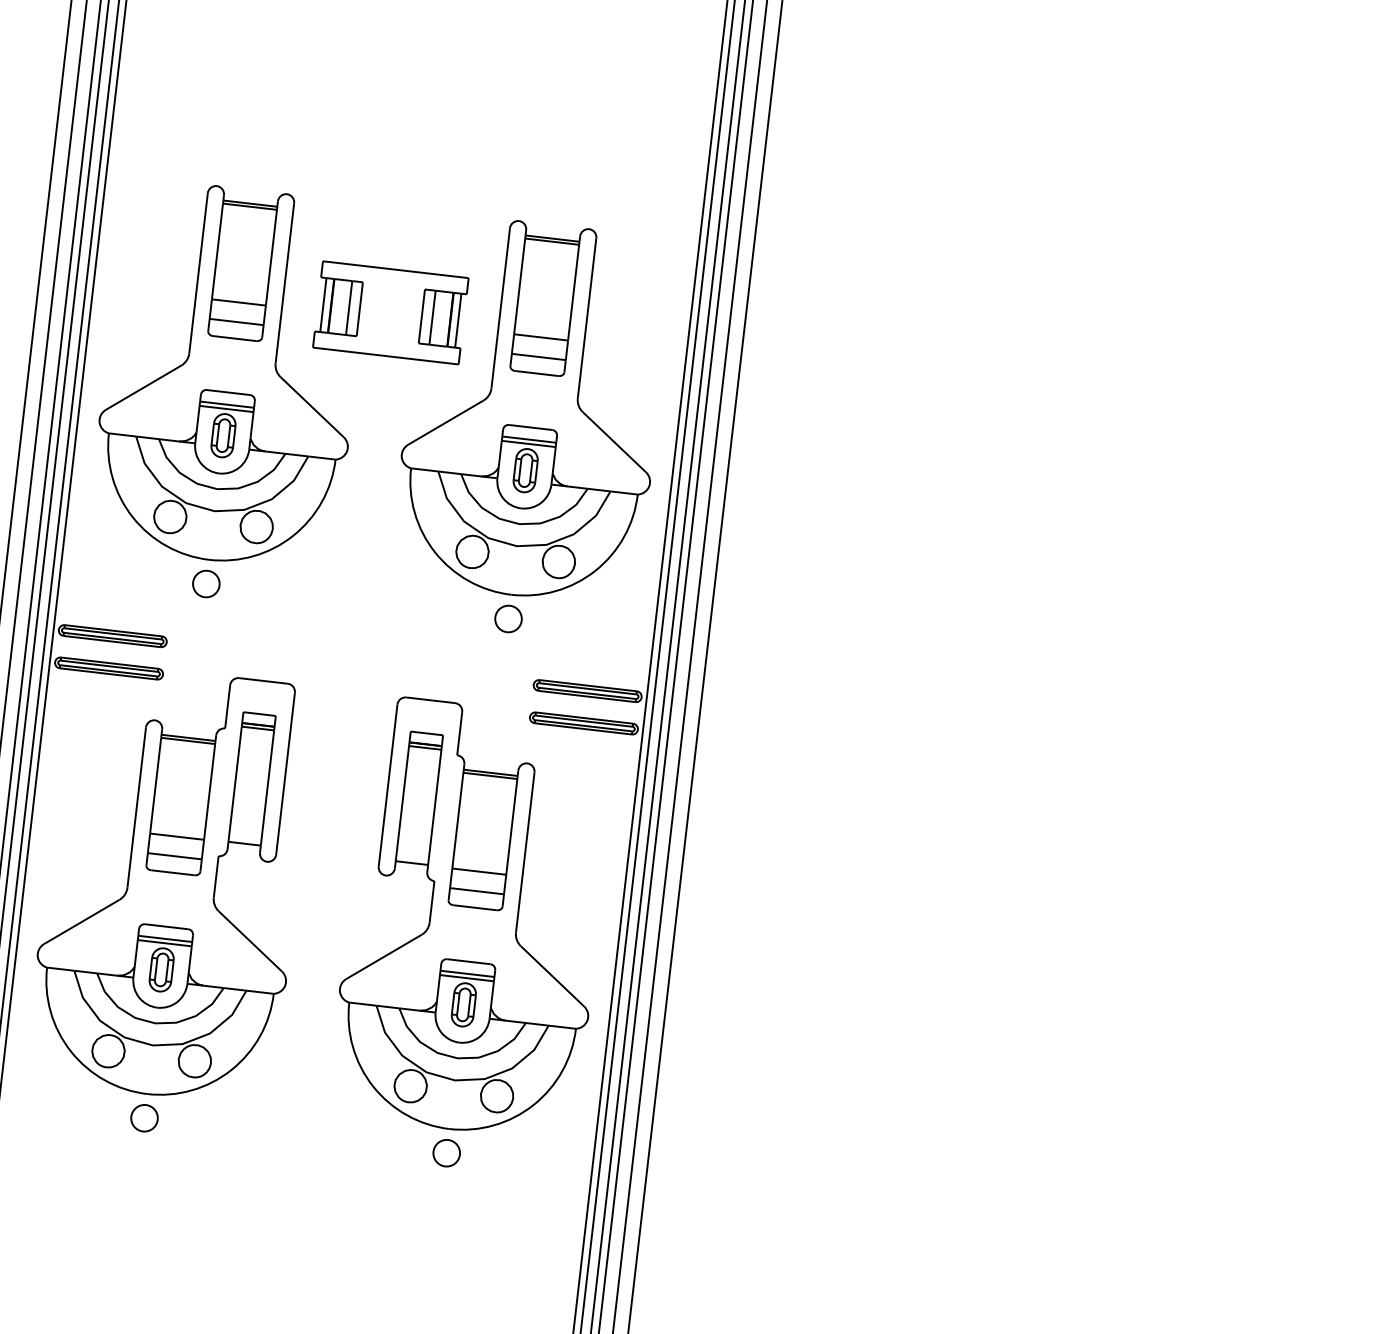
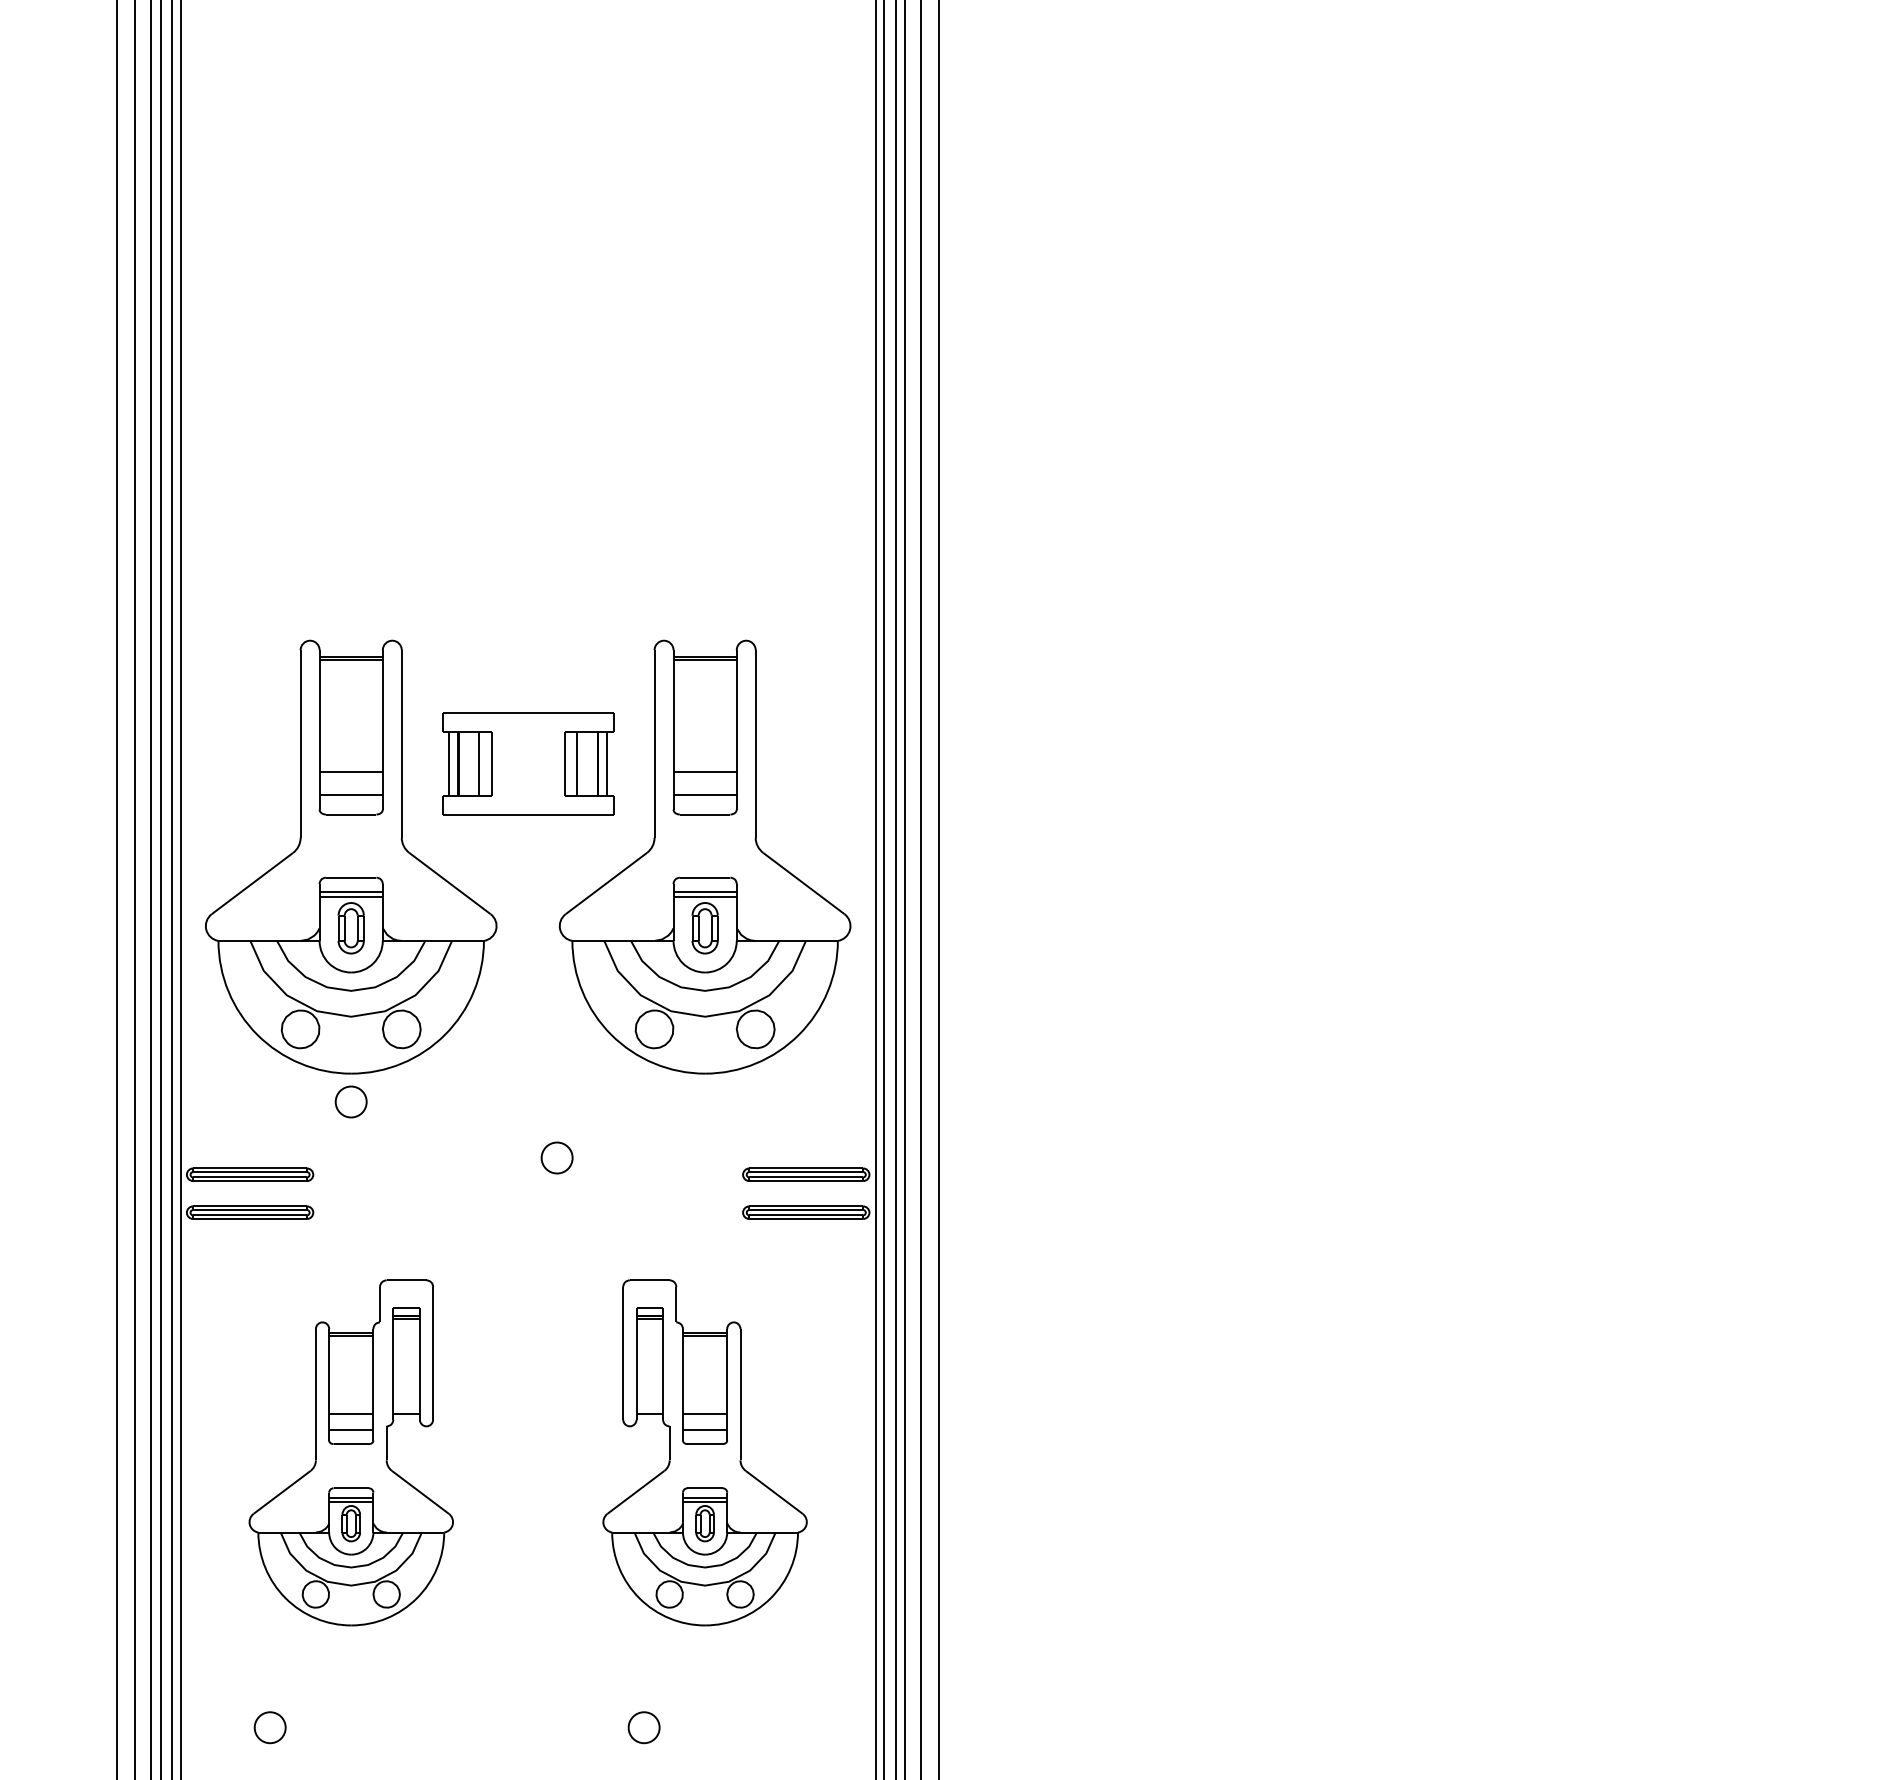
part: (508, 618) -> (556, 1157), moved
part: (171, 883) -> (351, 1452), size x0.7
part: (473, 918) -> (704, 1452), size x0.7
part: (143, 1118) -> (269, 1727), moved
part: (446, 1152) -> (643, 1727), moved

